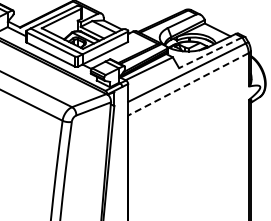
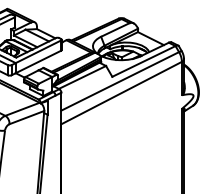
line: (210, 53) -> (143, 62), dashed -> solid
line: (188, 84) -> (121, 93), dashed -> solid

